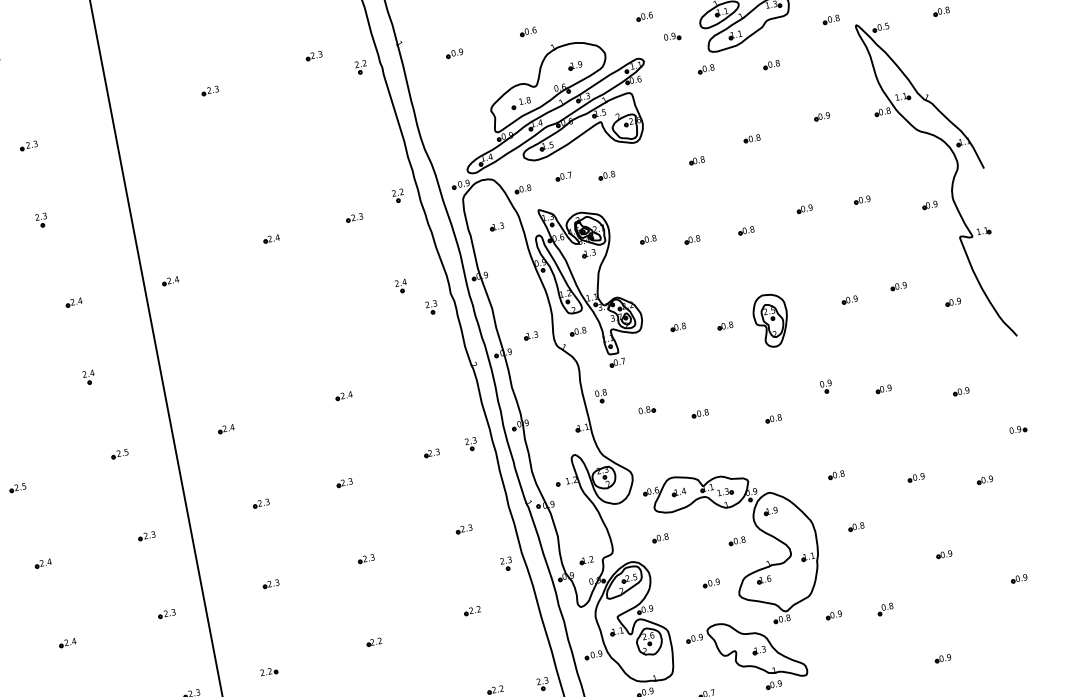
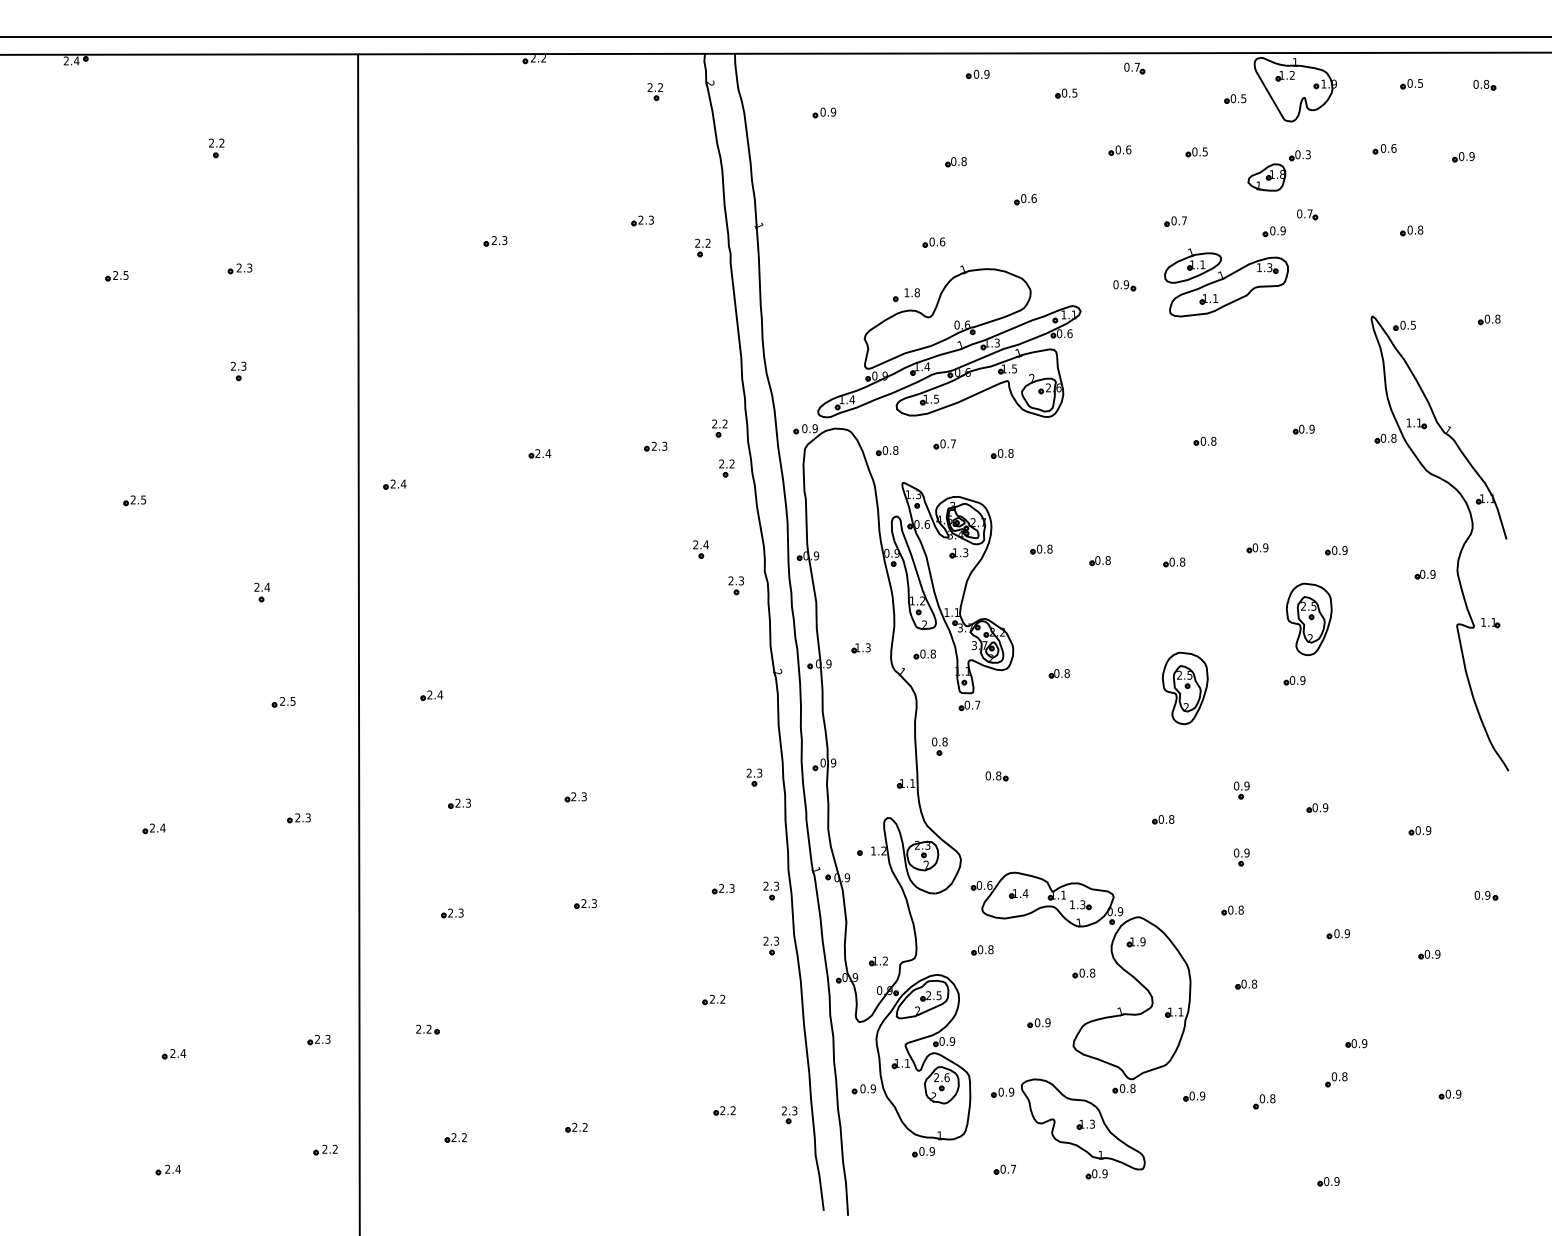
part: (644, 16) -> (1092, 251), removed
part: (830, 19) -> (1339, 302), removed
part: (454, 53) -> (830, 252), removed
part: (771, 64) -> (1249, 347), removed
part: (574, 65) -> (987, 299), removed
part: (706, 69) -> (1161, 337), removed
part: (520, 103) -> (905, 294), moved
part: (696, 160) -> (1125, 456), removed
part: (408, 223) -> (726, 468), added
part: (496, 226) -> (842, 494), removed
part: (851, 253) -> (1308, 618), added
part: (898, 286) -> (1363, 674), removed
part: (73, 302) -> (260, 488), removed
part: (952, 302) -> (1431, 709), removed
part: (724, 325) -> (1121, 683), removed
part: (343, 396) -> (596, 681), removed
part: (699, 413) -> (1066, 794), removed
part: (835, 435) -> (1241, 857), added
part: (431, 453) -> (699, 779), removed
part: (17, 487) -> (138, 721), removed
part: (498, 523) -> (770, 890), added
part: (763, 579) -> (1109, 1031), removed
part: (934, 583) -> (1336, 1079), added
part: (167, 613) -> (306, 926), removed
part: (67, 642) -> (166, 940), removed
part: (373, 642) -> (574, 1016), removed

